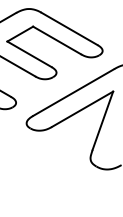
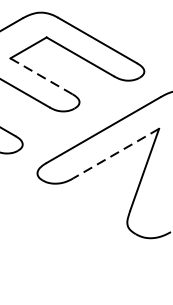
line: (29, 54) -> (41, 76), solid -> dashed
line: (82, 109) -> (116, 153), solid -> dashed

